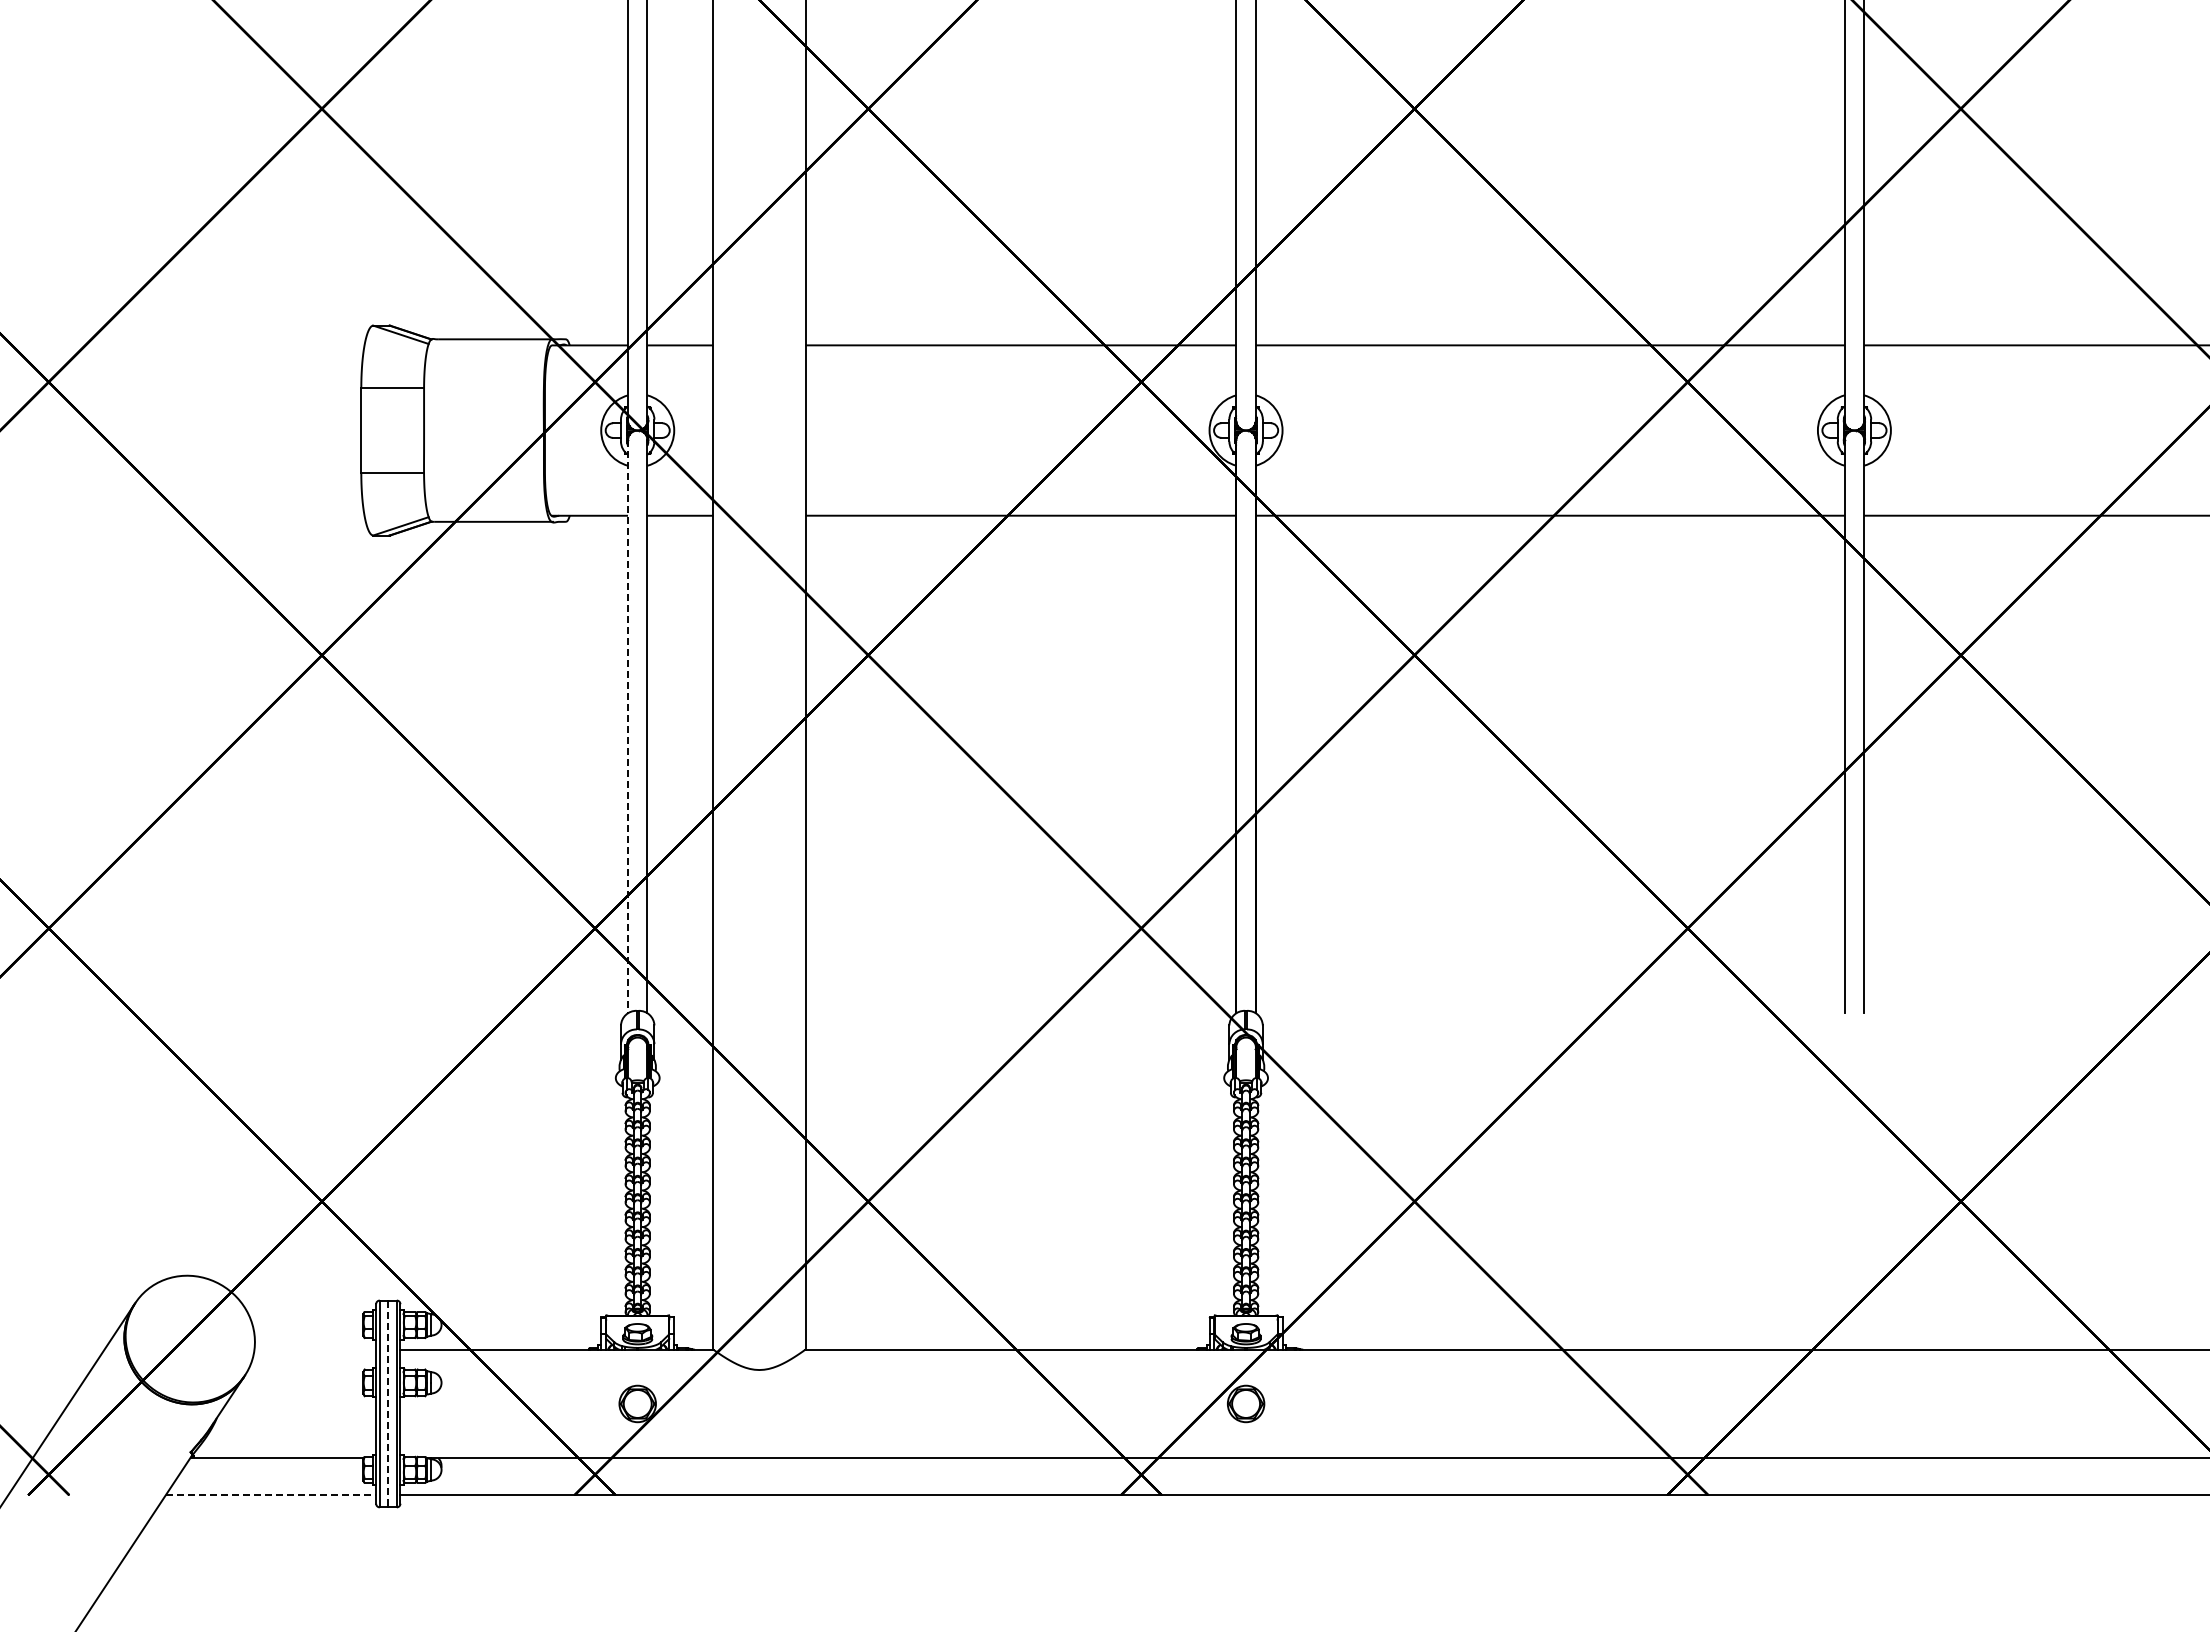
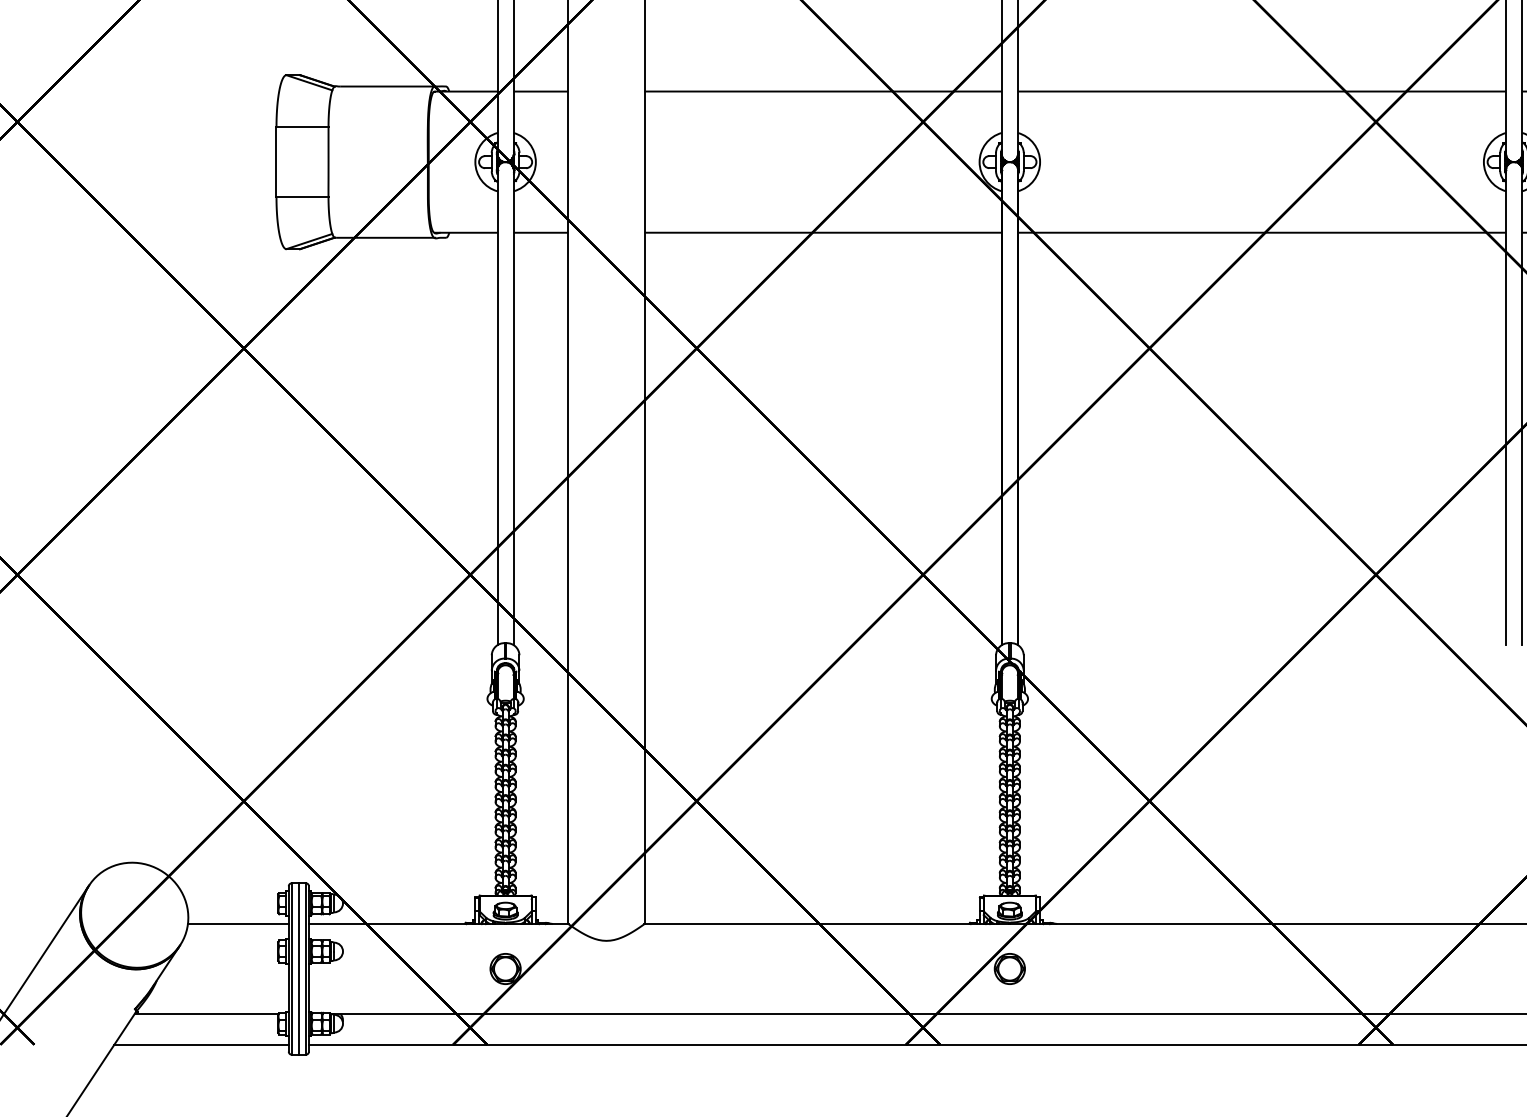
line: (628, 726) -> (497, 407), dashed -> solid
line: (315, 1349) -> (238, 923), added
line: (388, 1404) -> (299, 969), dashed -> solid
line: (271, 1495) -> (202, 1044), dashed -> solid

